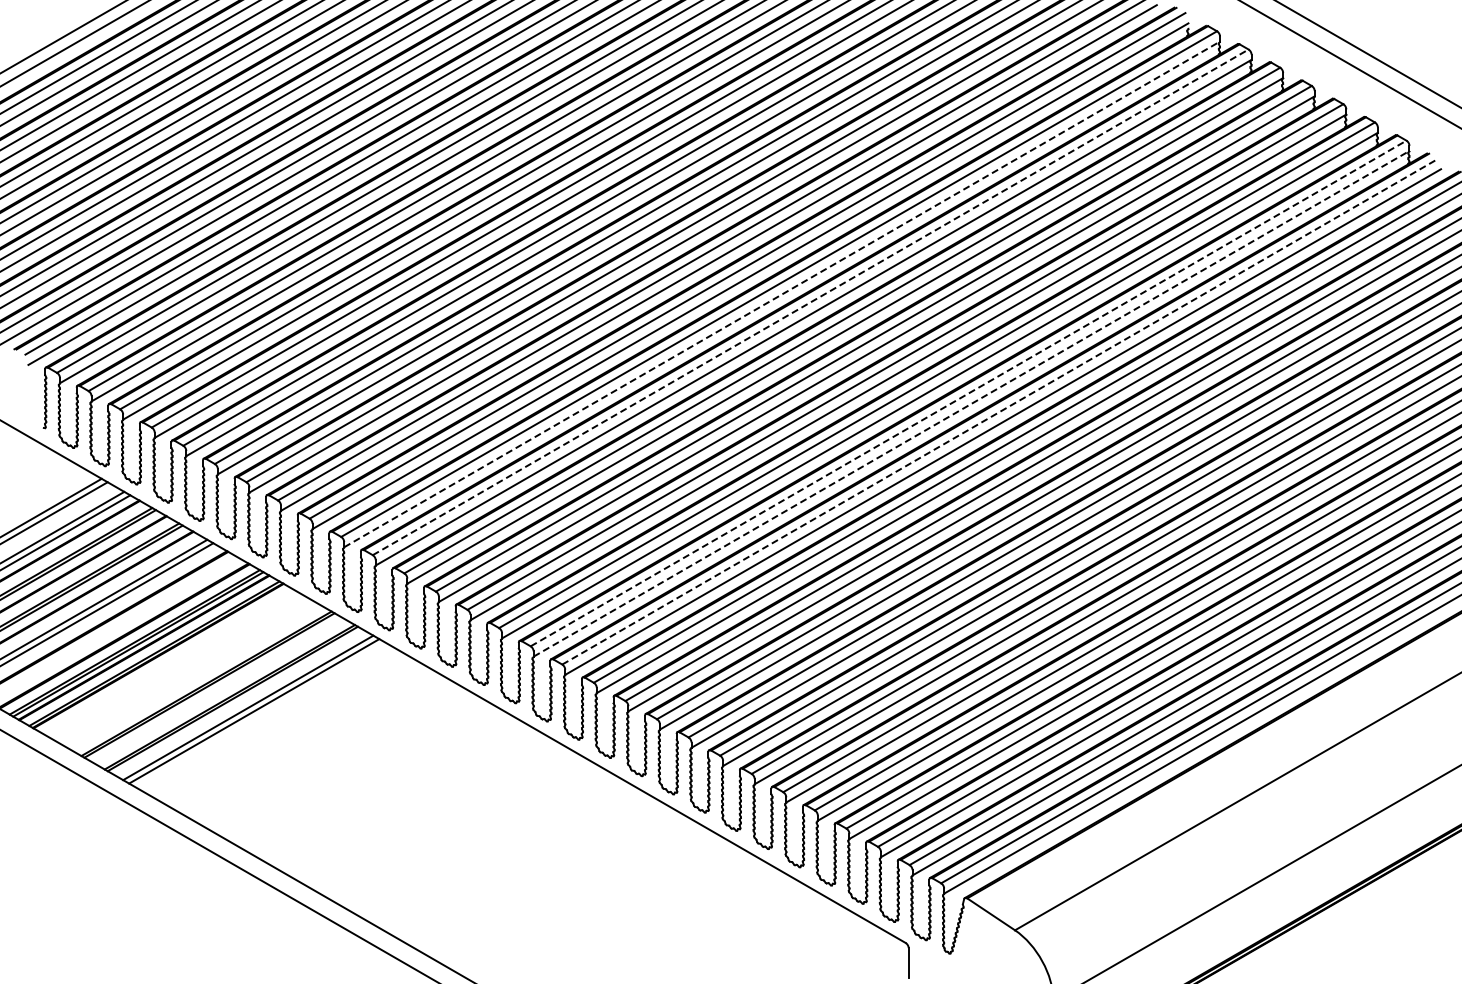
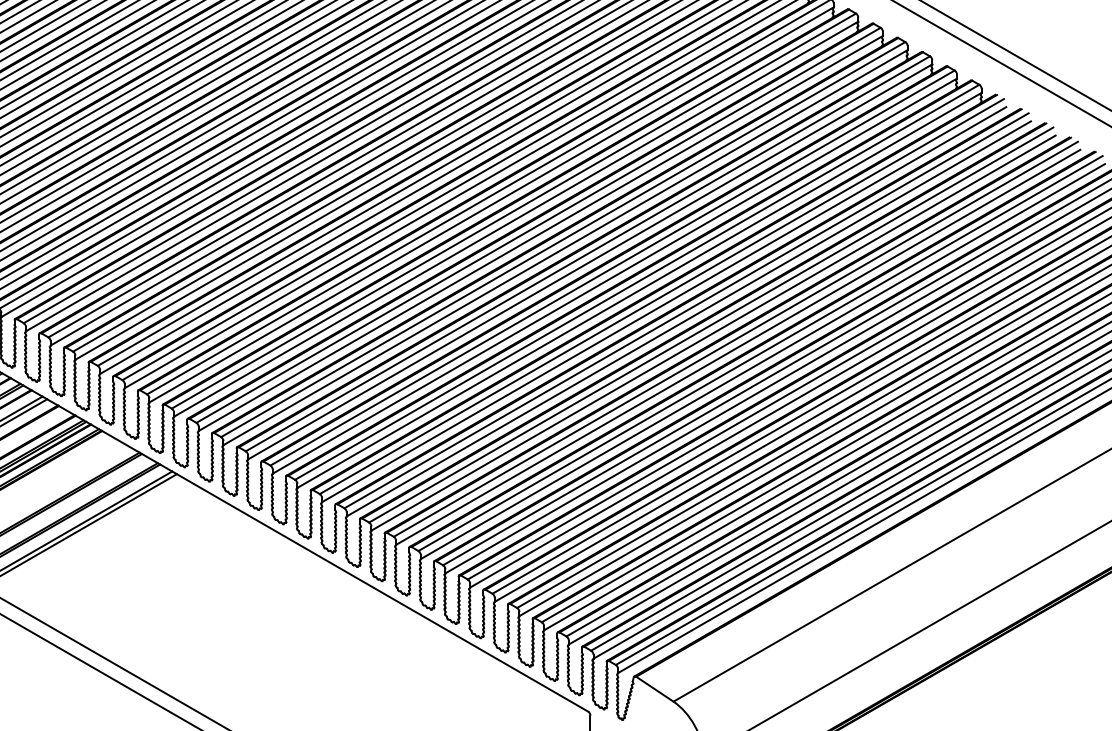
line: (782, 294) -> (491, 204), dashed -> solid
line: (810, 302) -> (513, 211), dashed -> solid
line: (968, 393) -> (637, 282), dashed -> solid
line: (971, 403) -> (639, 290), dashed -> solid
line: (1000, 411) -> (662, 296), dashed -> solid

